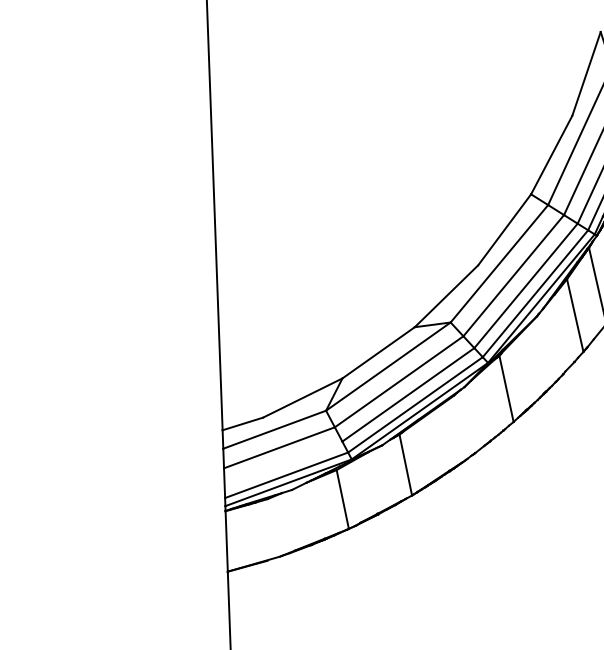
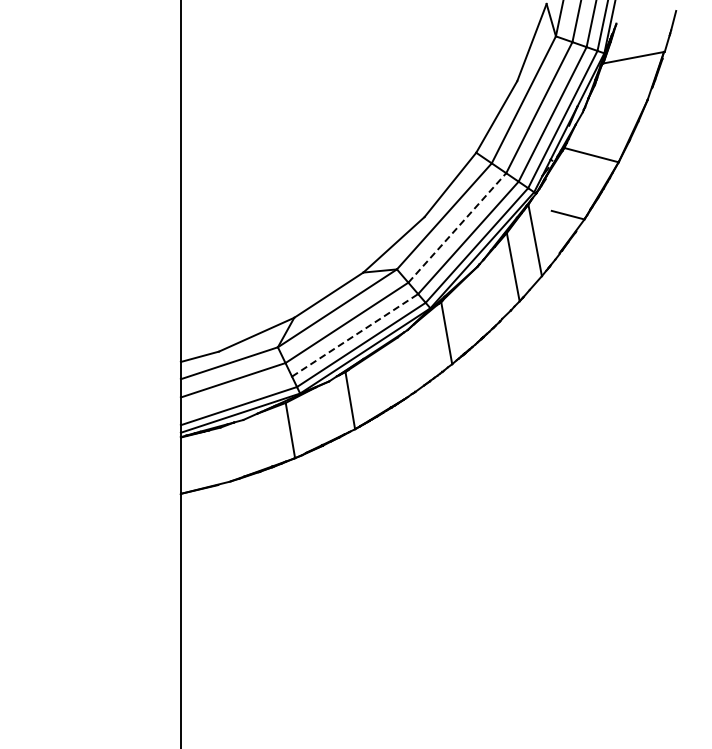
line: (513, 275) -> (457, 227), solid -> dashed
line: (408, 395) -> (355, 335), solid -> dashed

